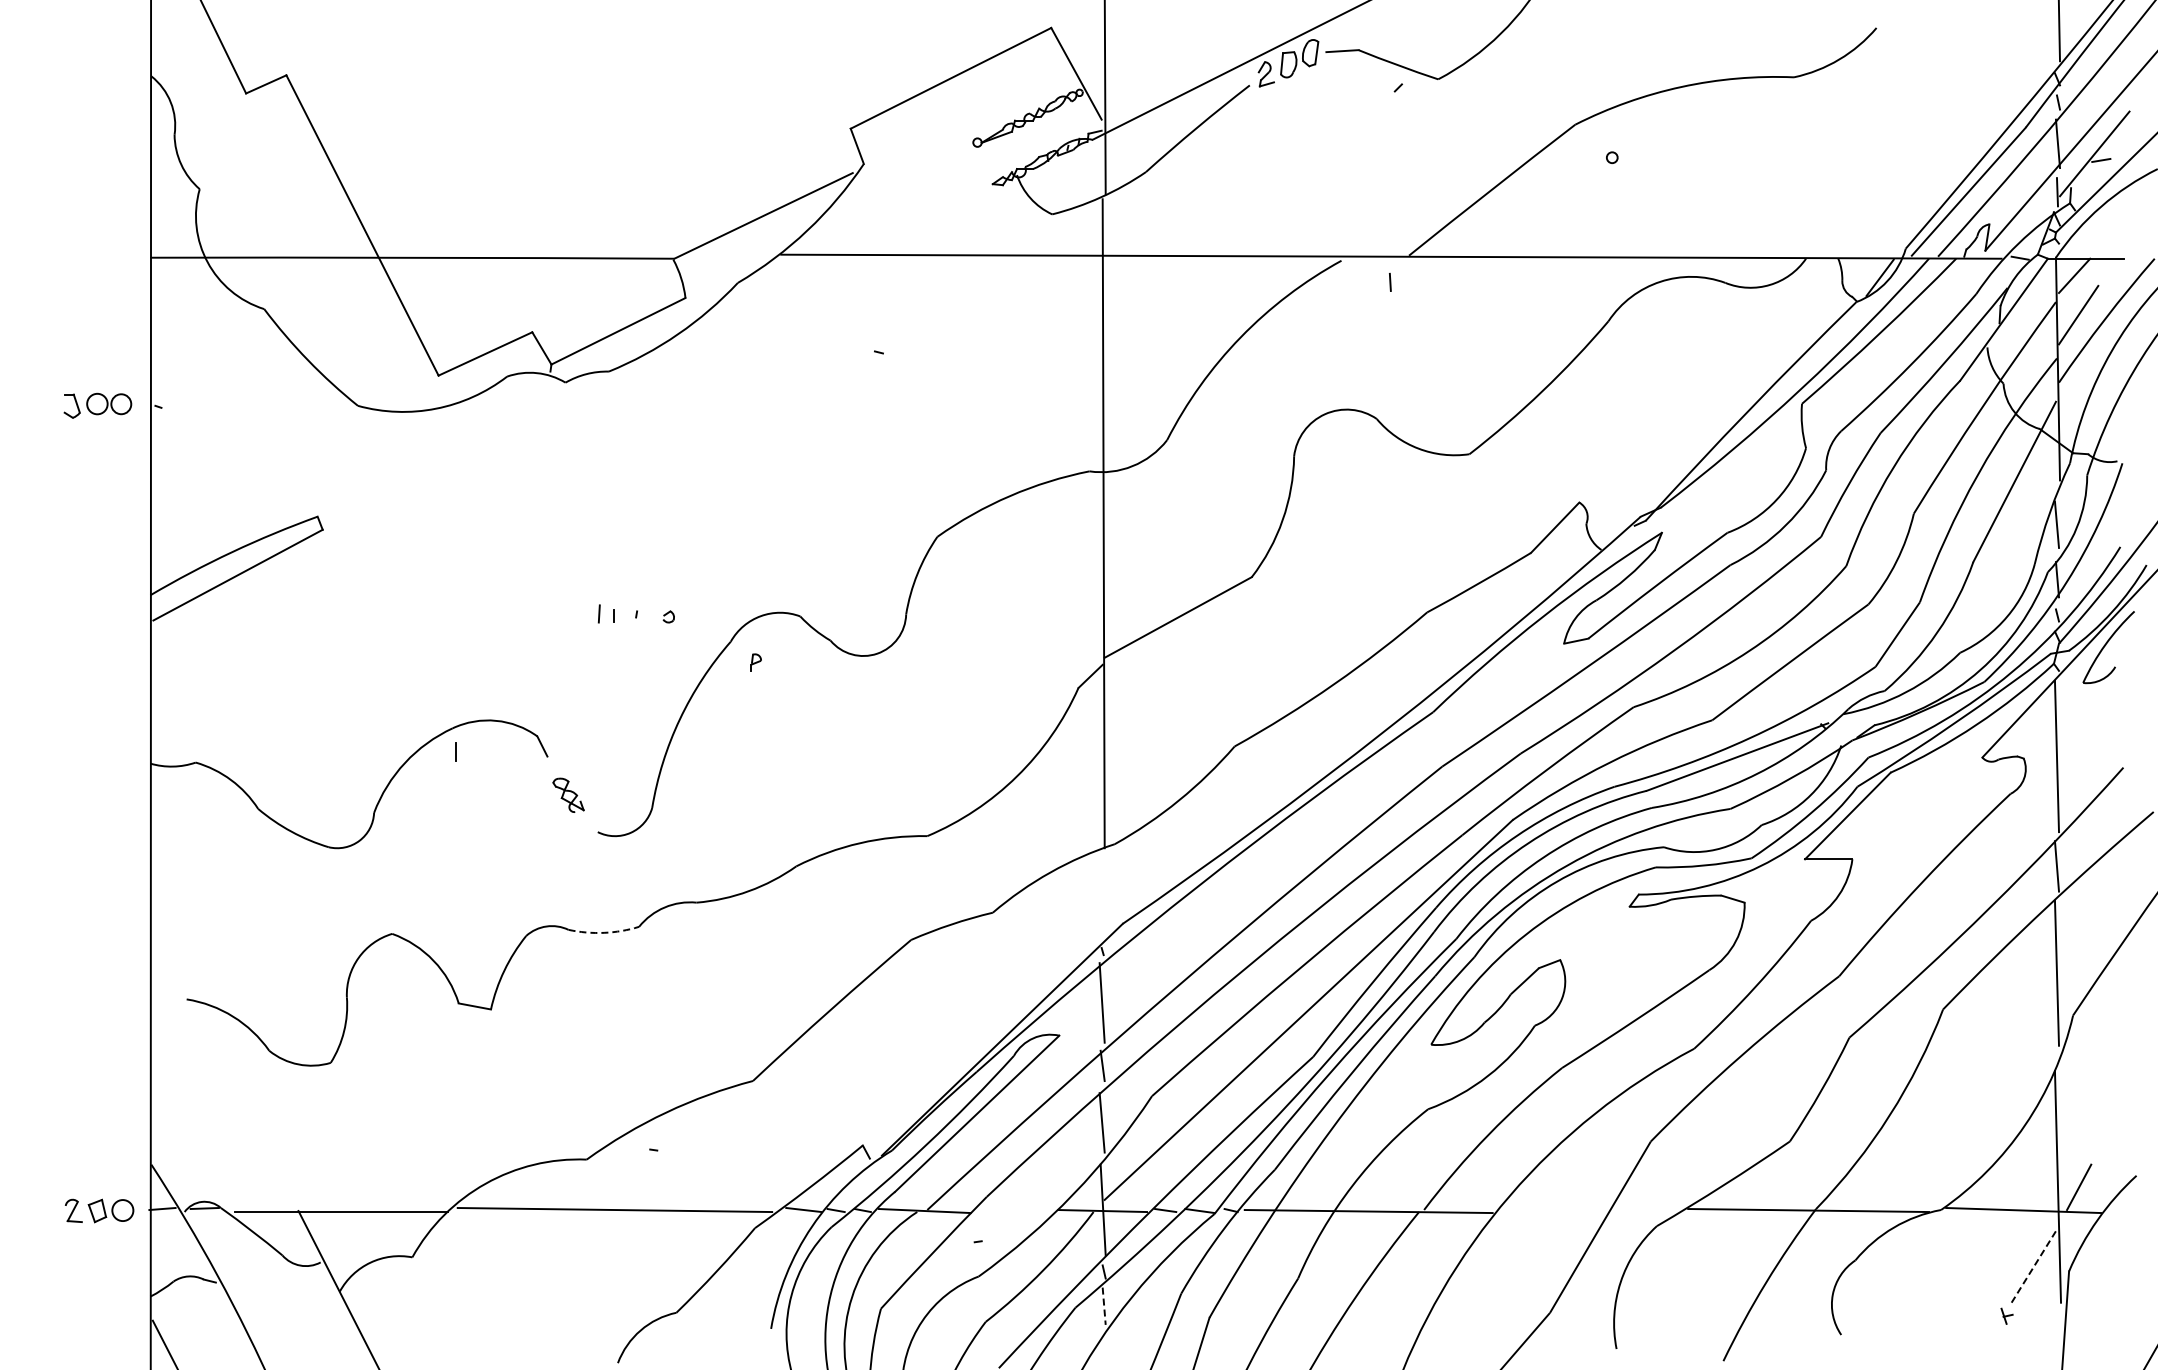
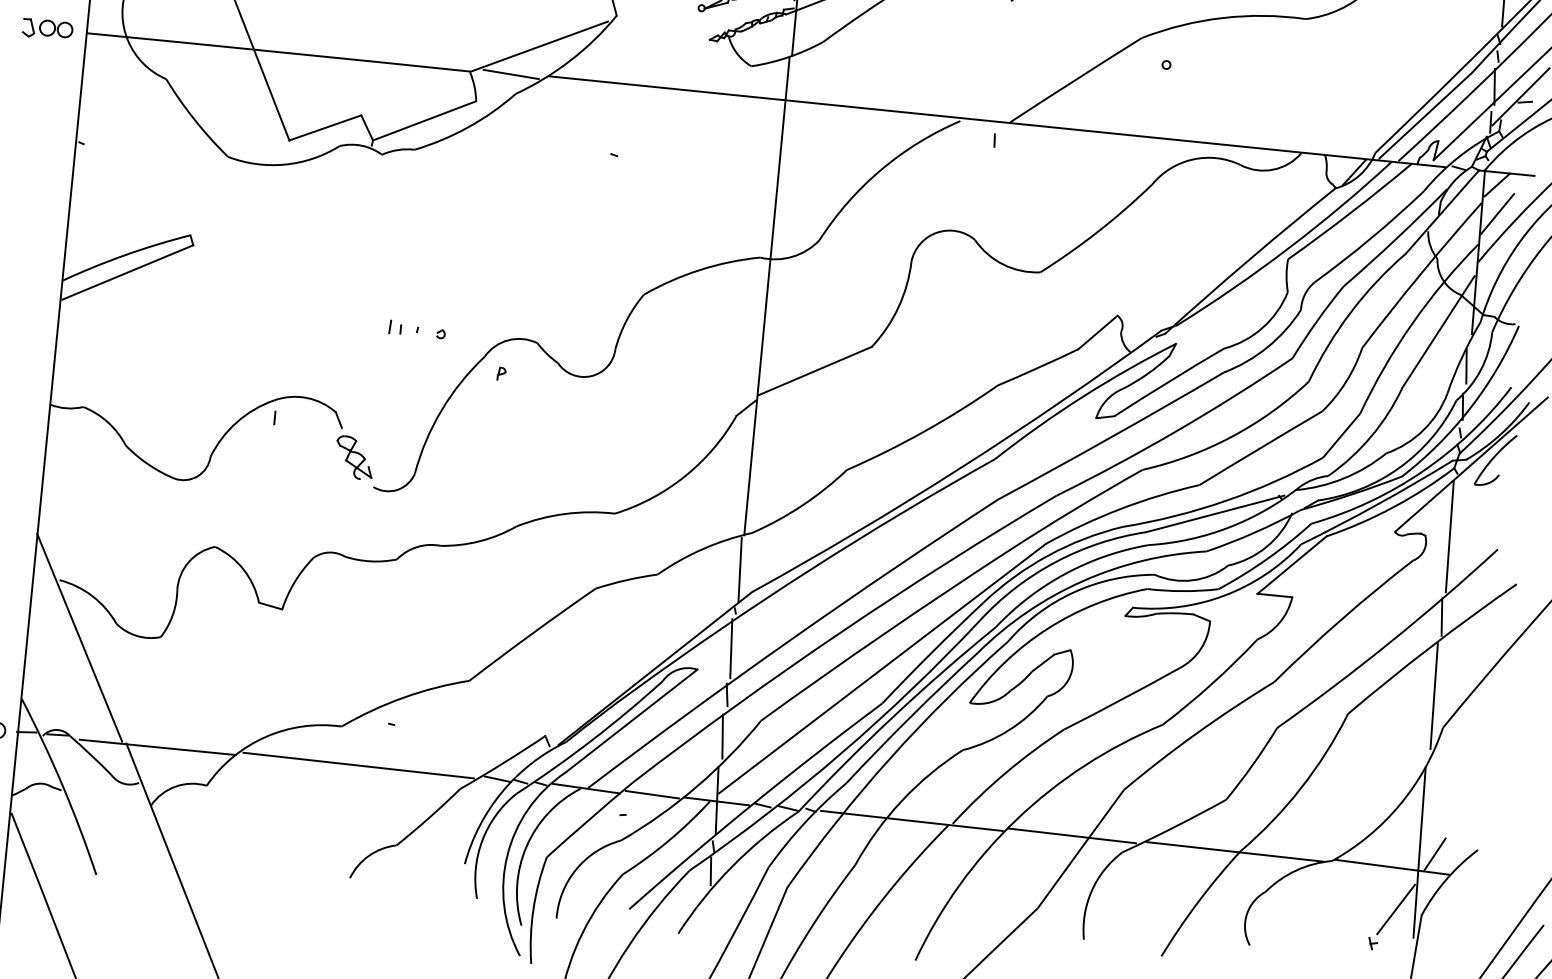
line: (729, 256) -> (511, 73), added
part: (97, 405) -> (47, 29), moved
part: (568, 795) -> (354, 457), size x1.67
line: (1103, 895) -> (740, 569), added
arc: (604, 932) -> (371, 561), dashed -> solid
line: (221, 1074) -> (79, 637), added
line: (1014, 1210) -> (652, 794), added
line: (1587, 1210) -> (1072, 835), added
line: (2034, 1266) -> (1396, 909), dashed -> solid
line: (1104, 1306) -> (711, 871), dashed -> solid

